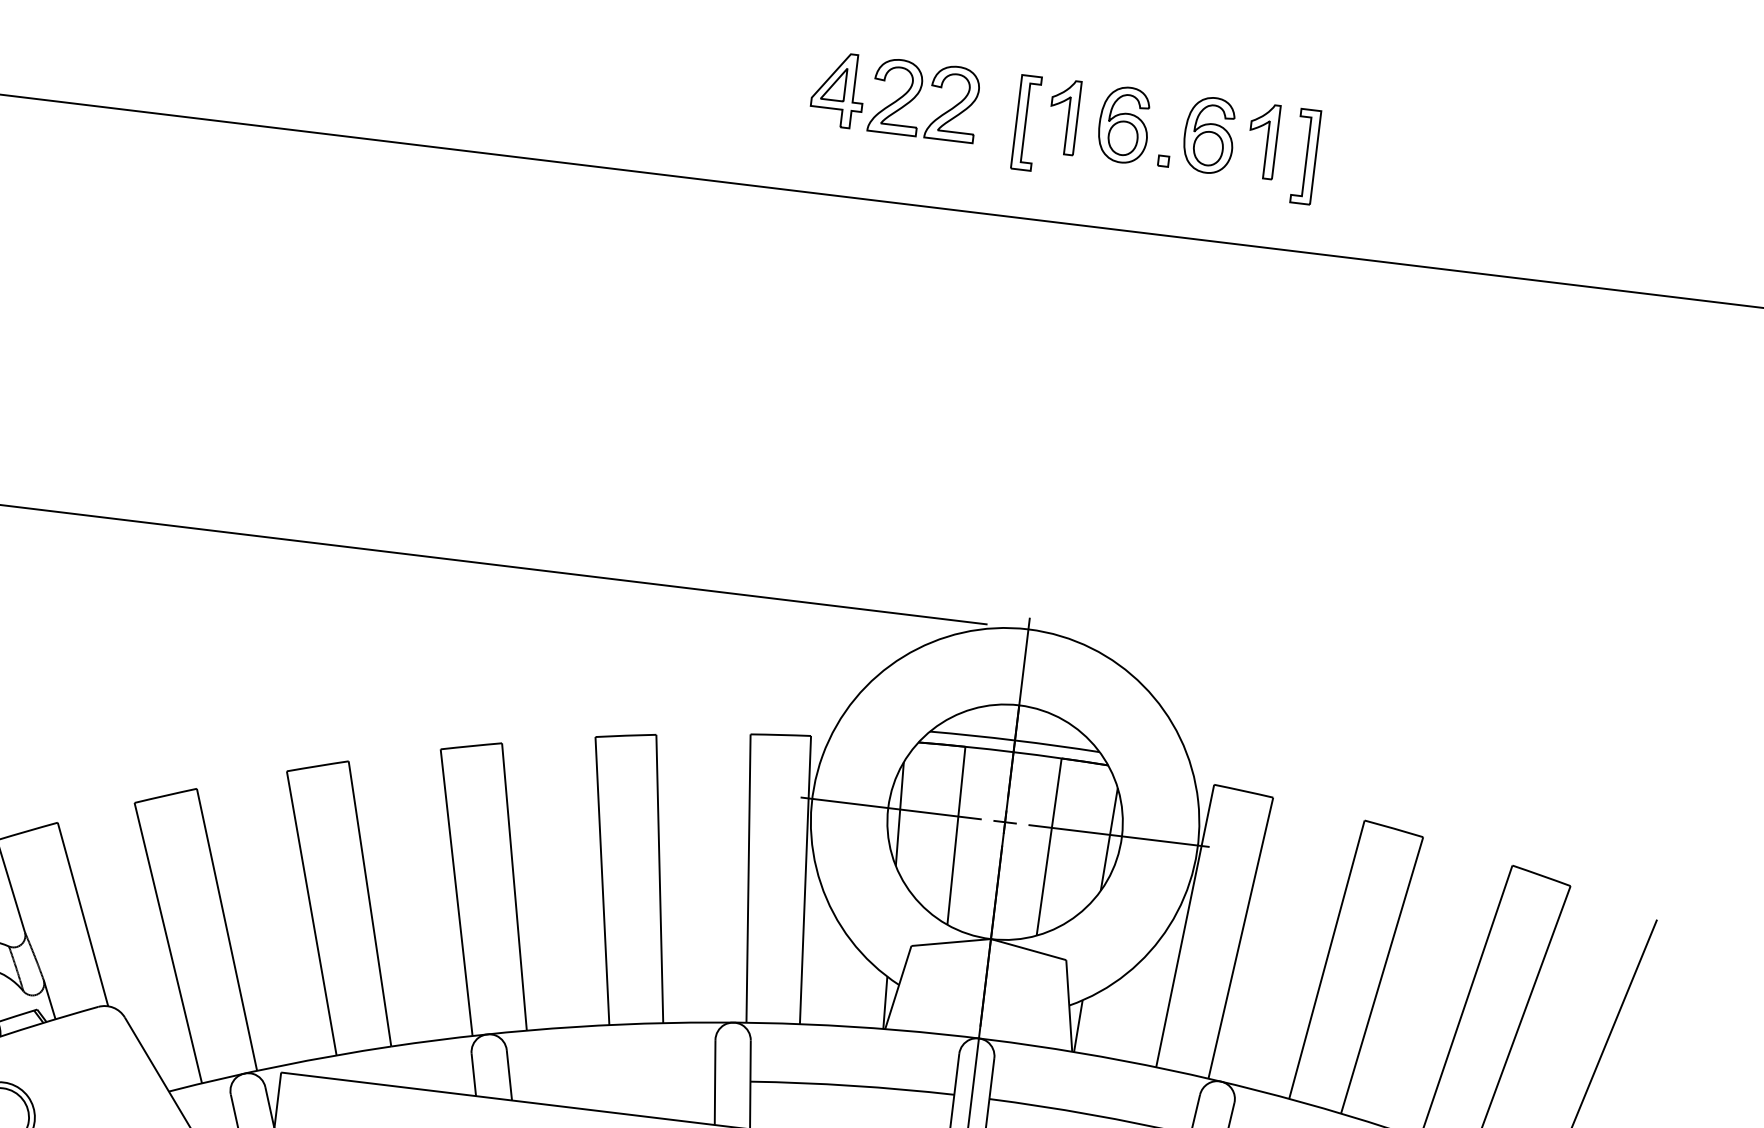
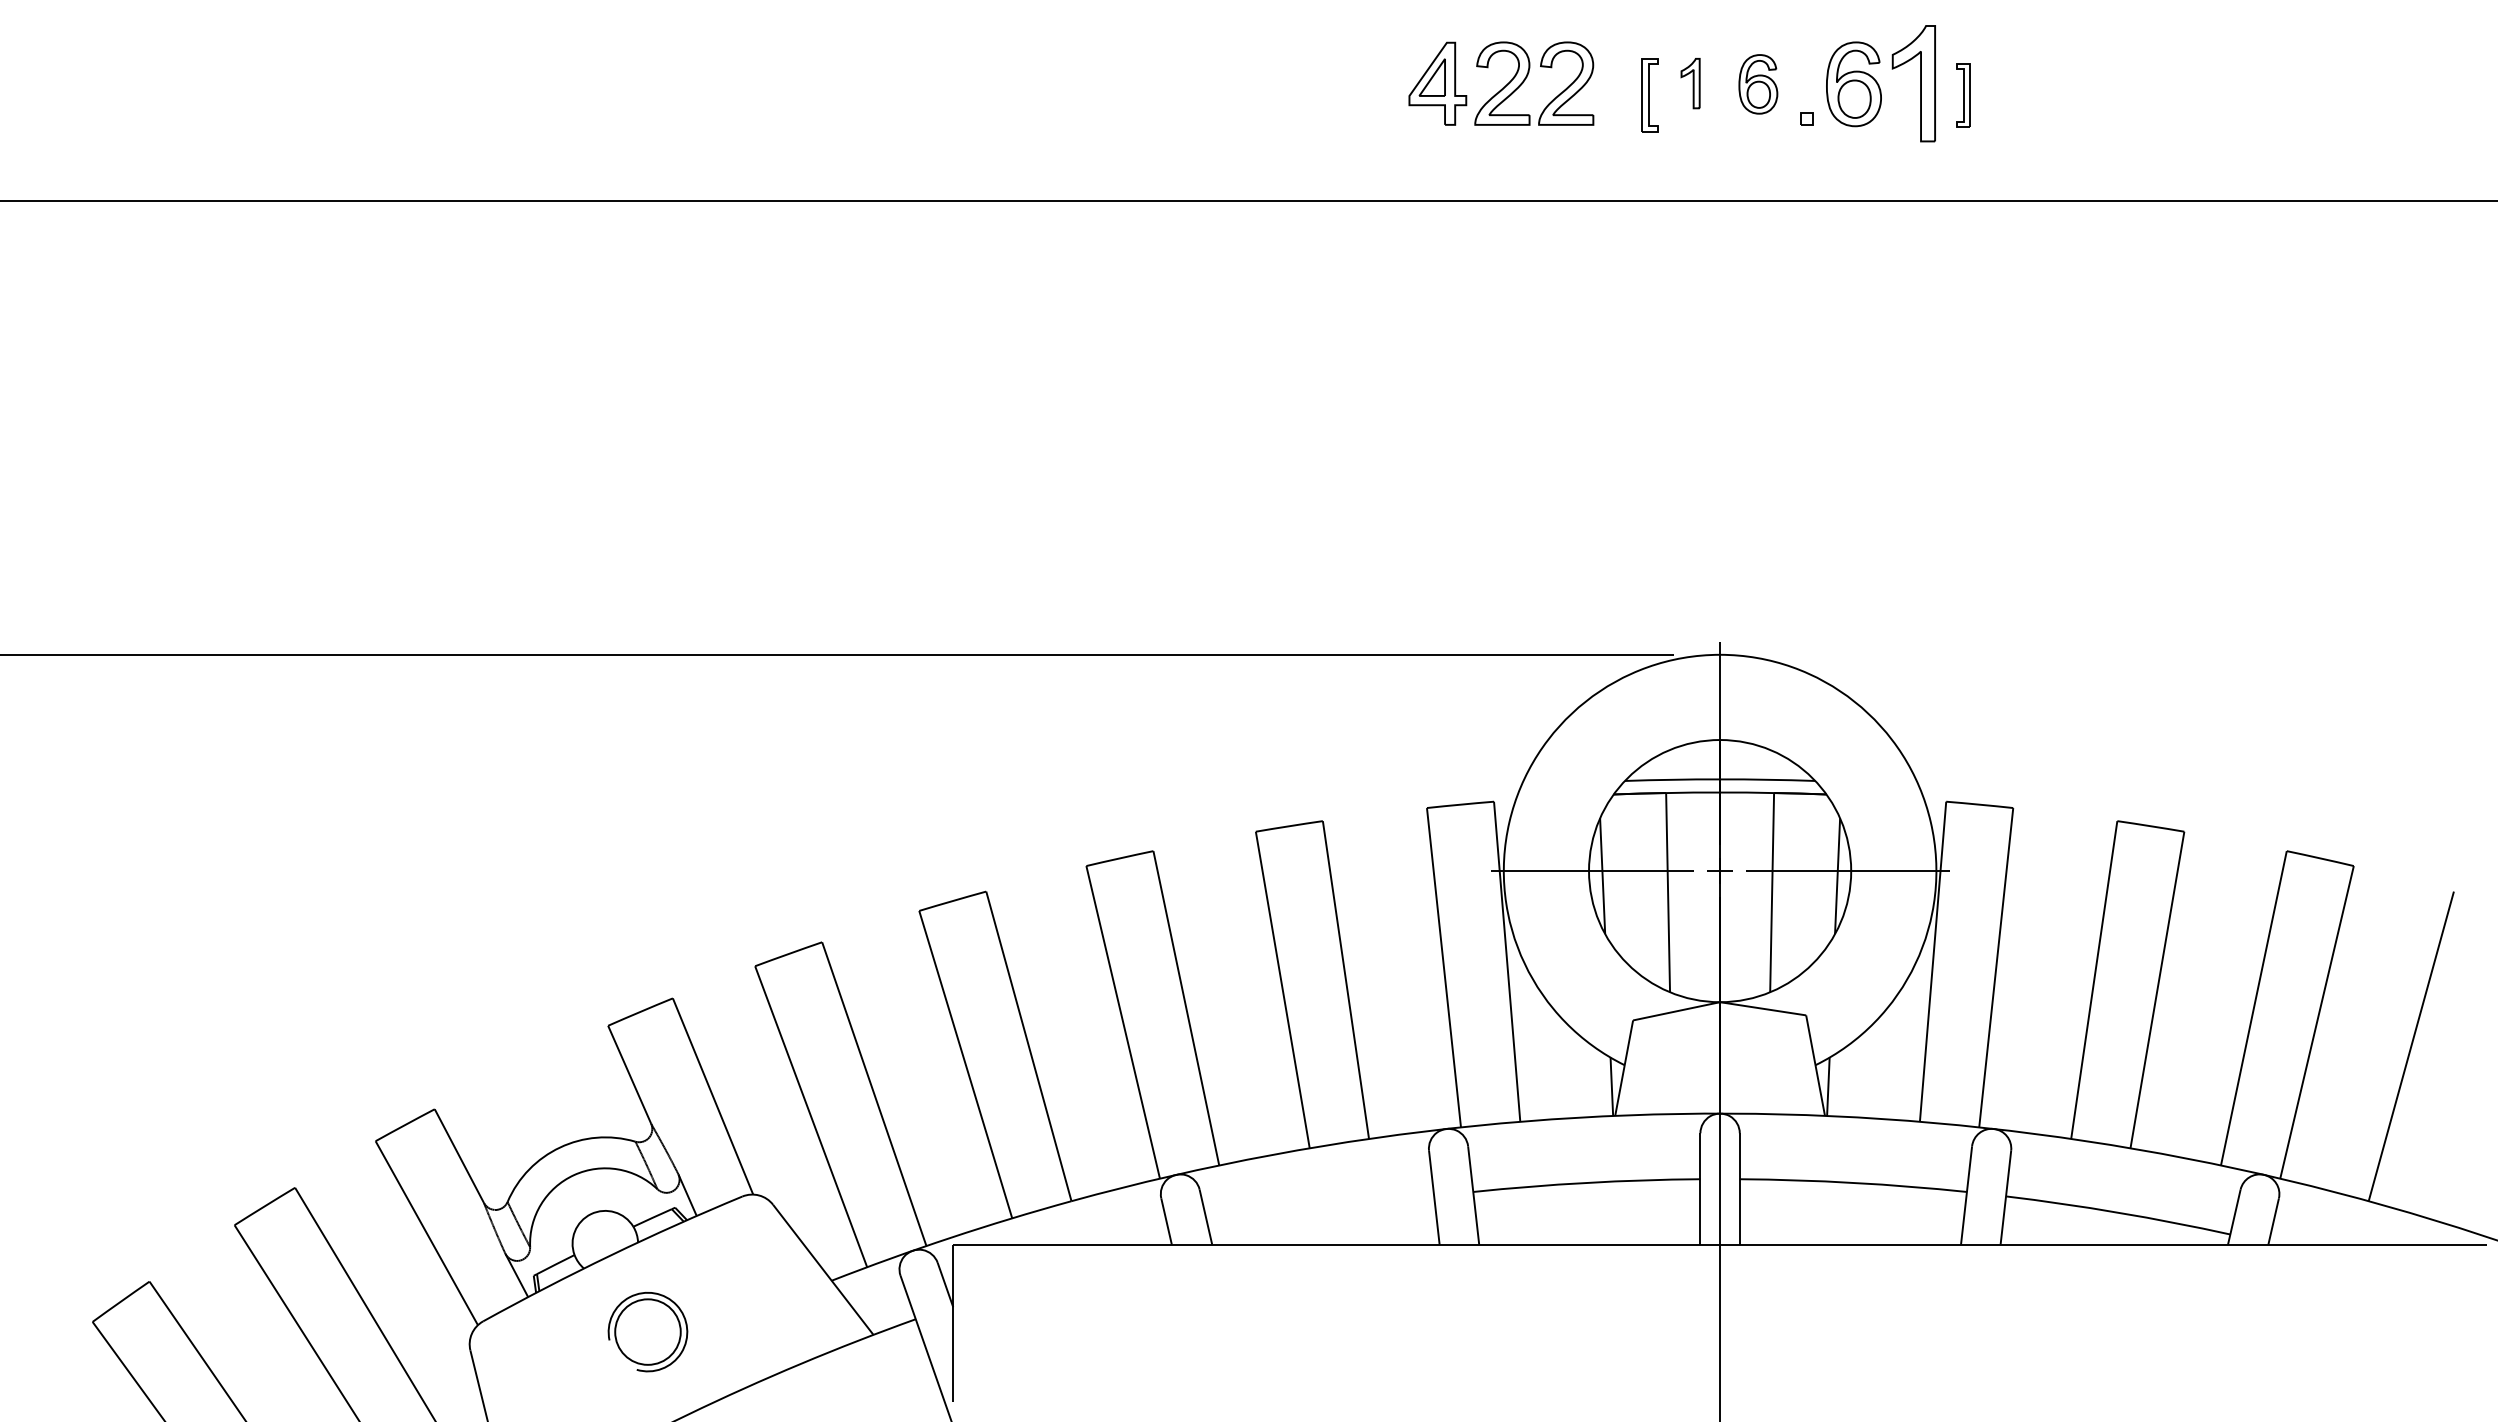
part: (1063, 116) -> (1690, 83), size x0.6
part: (1025, 123) -> (1649, 95), size x0.7
part: (1124, 125) -> (1758, 84), size x0.7
part: (1262, 140) -> (1913, 83), size x1.4
part: (1305, 157) -> (1963, 95), size x0.6

